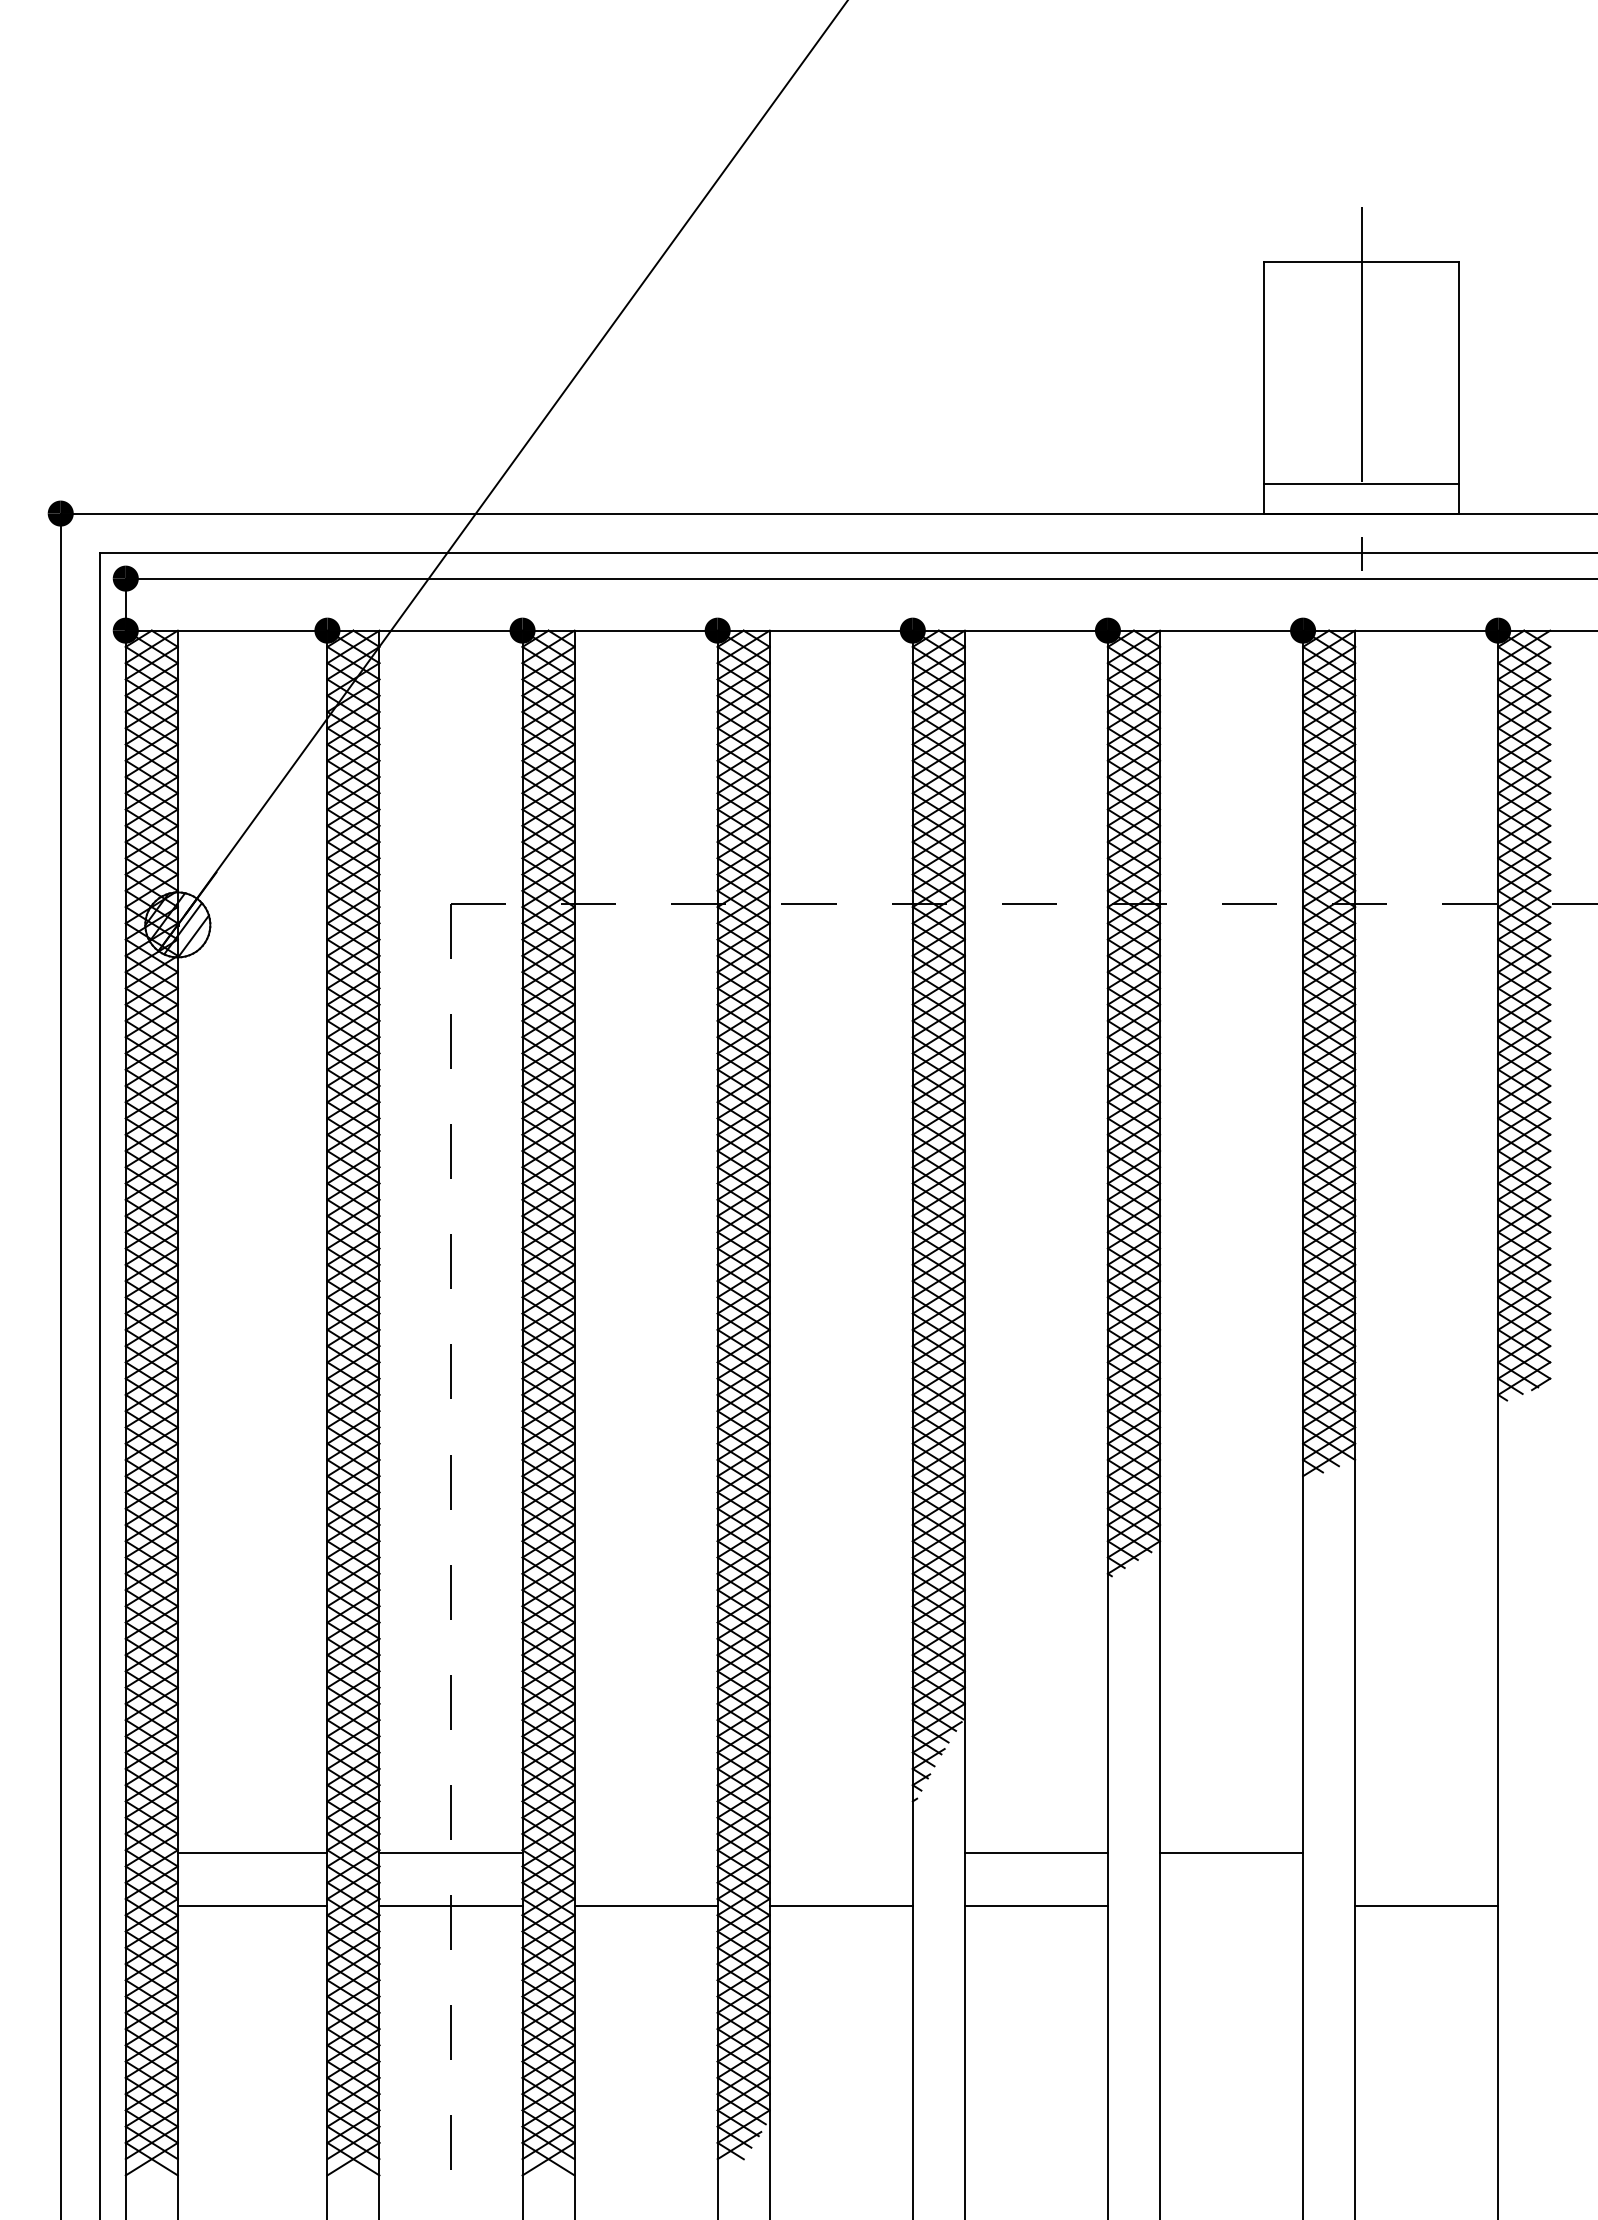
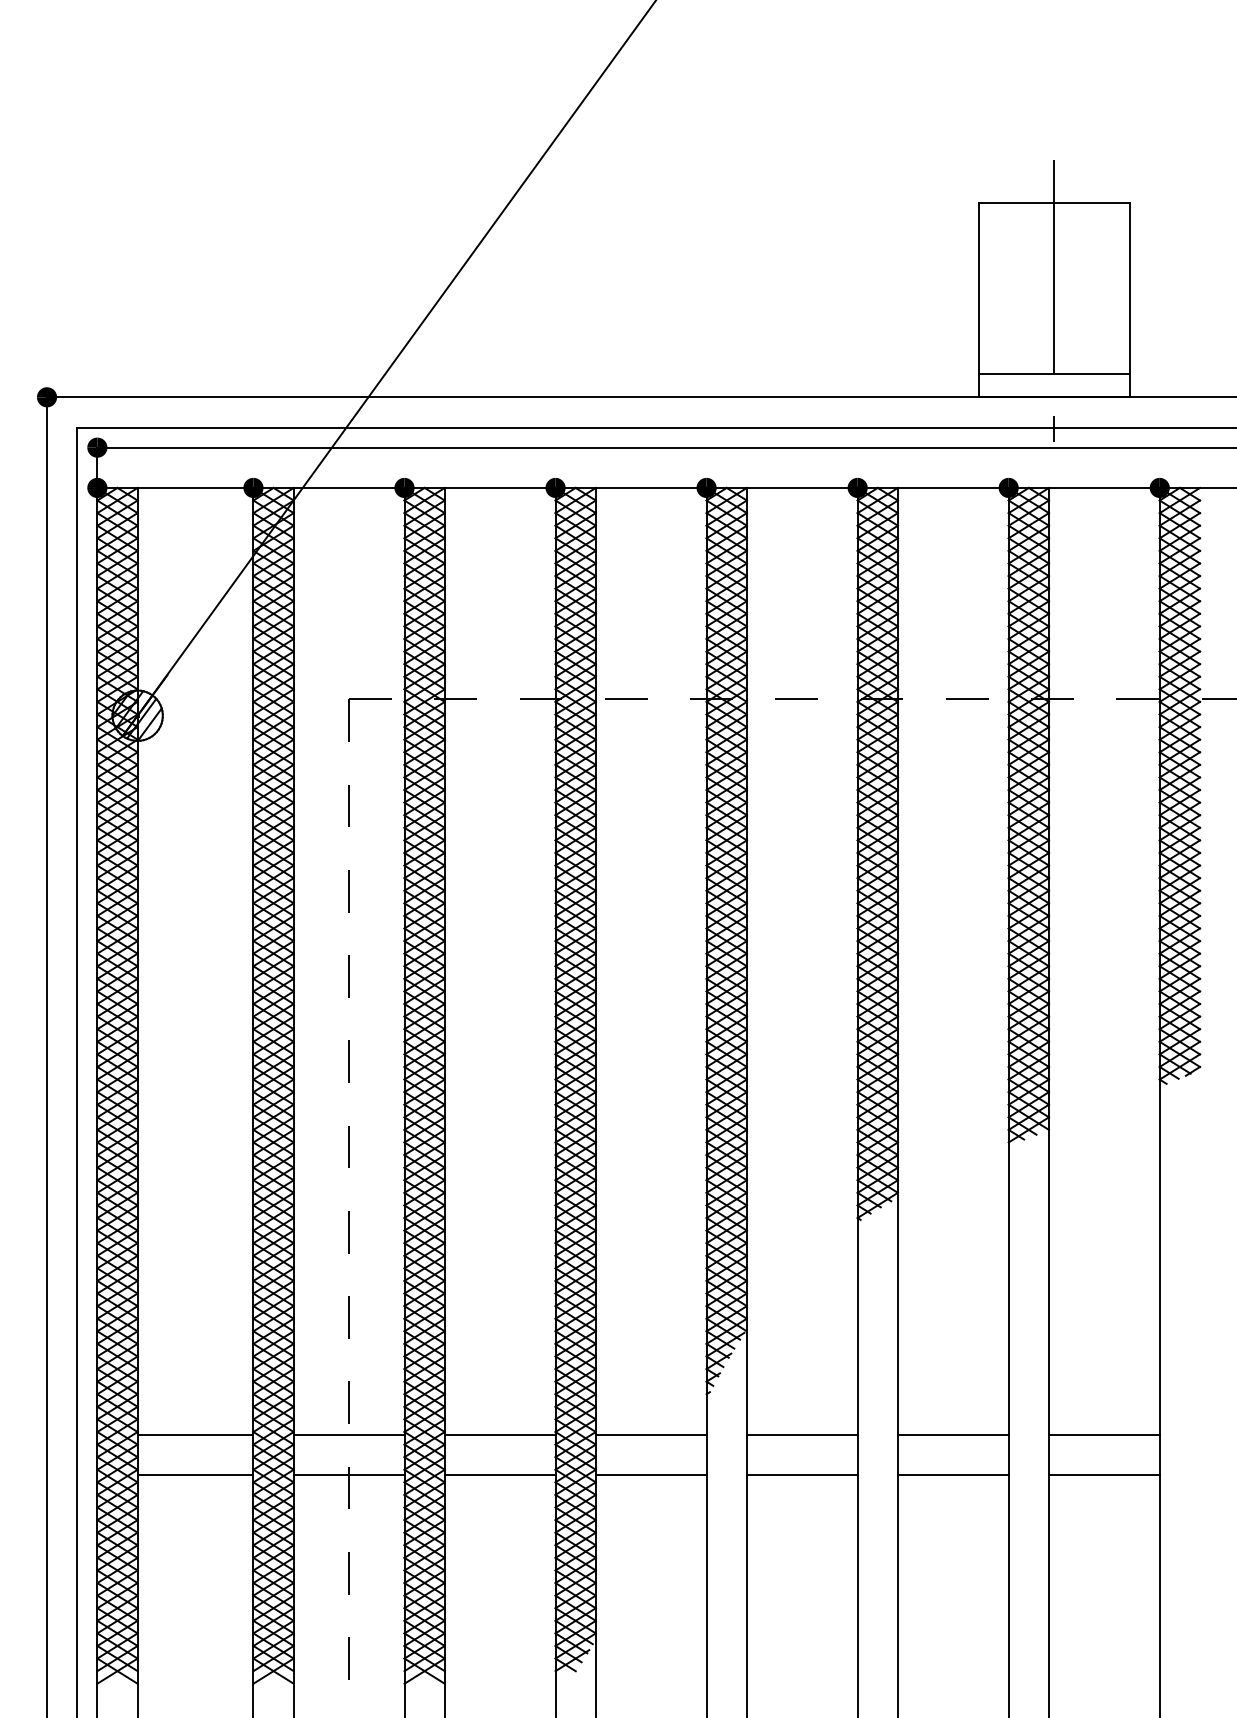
line: (645, 1853) -> (499, 1434), added
line: (840, 1853) -> (650, 1434), added
line: (1426, 1853) -> (1104, 1434), added
line: (1231, 1905) -> (953, 1474), added

